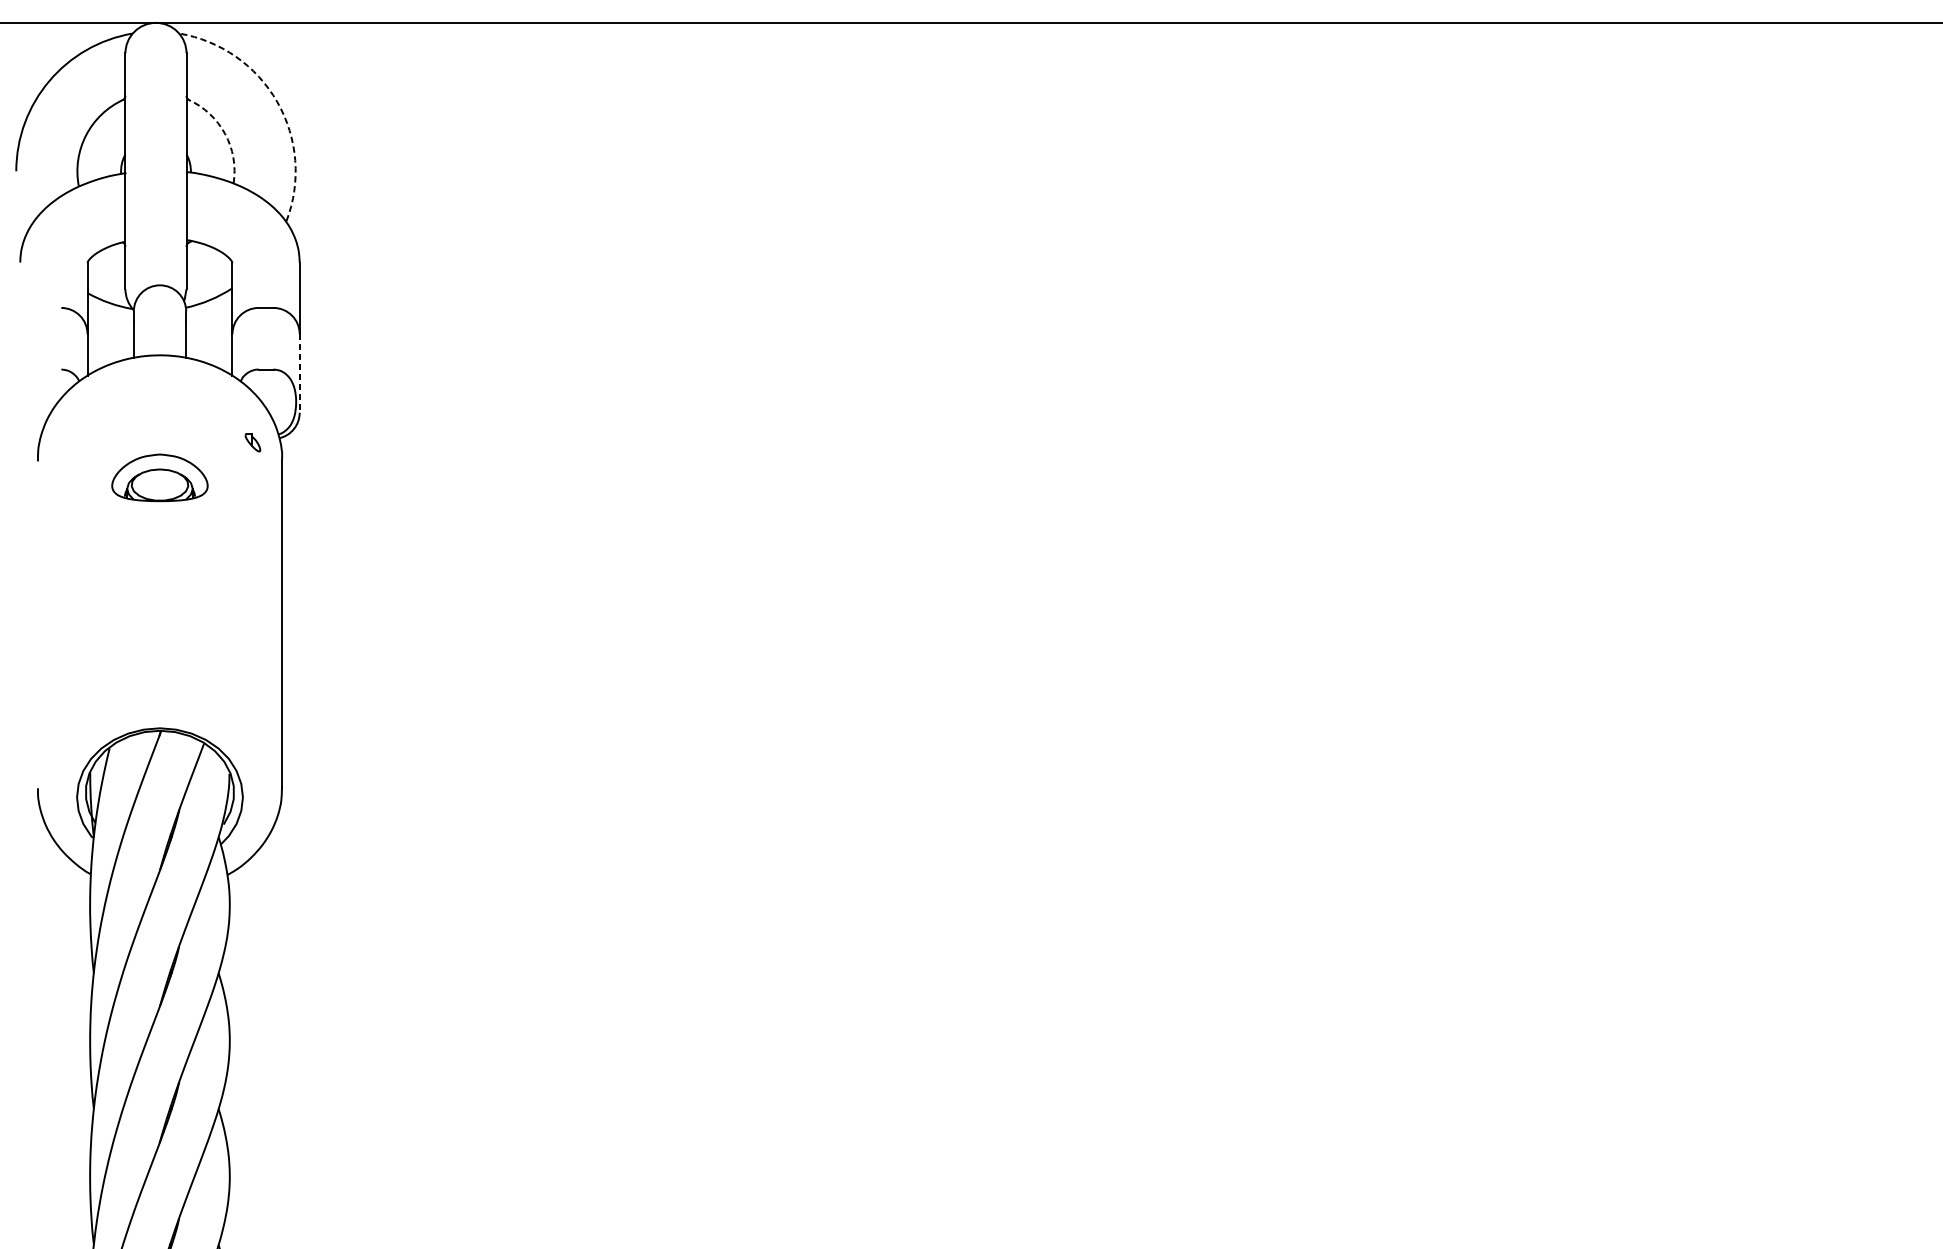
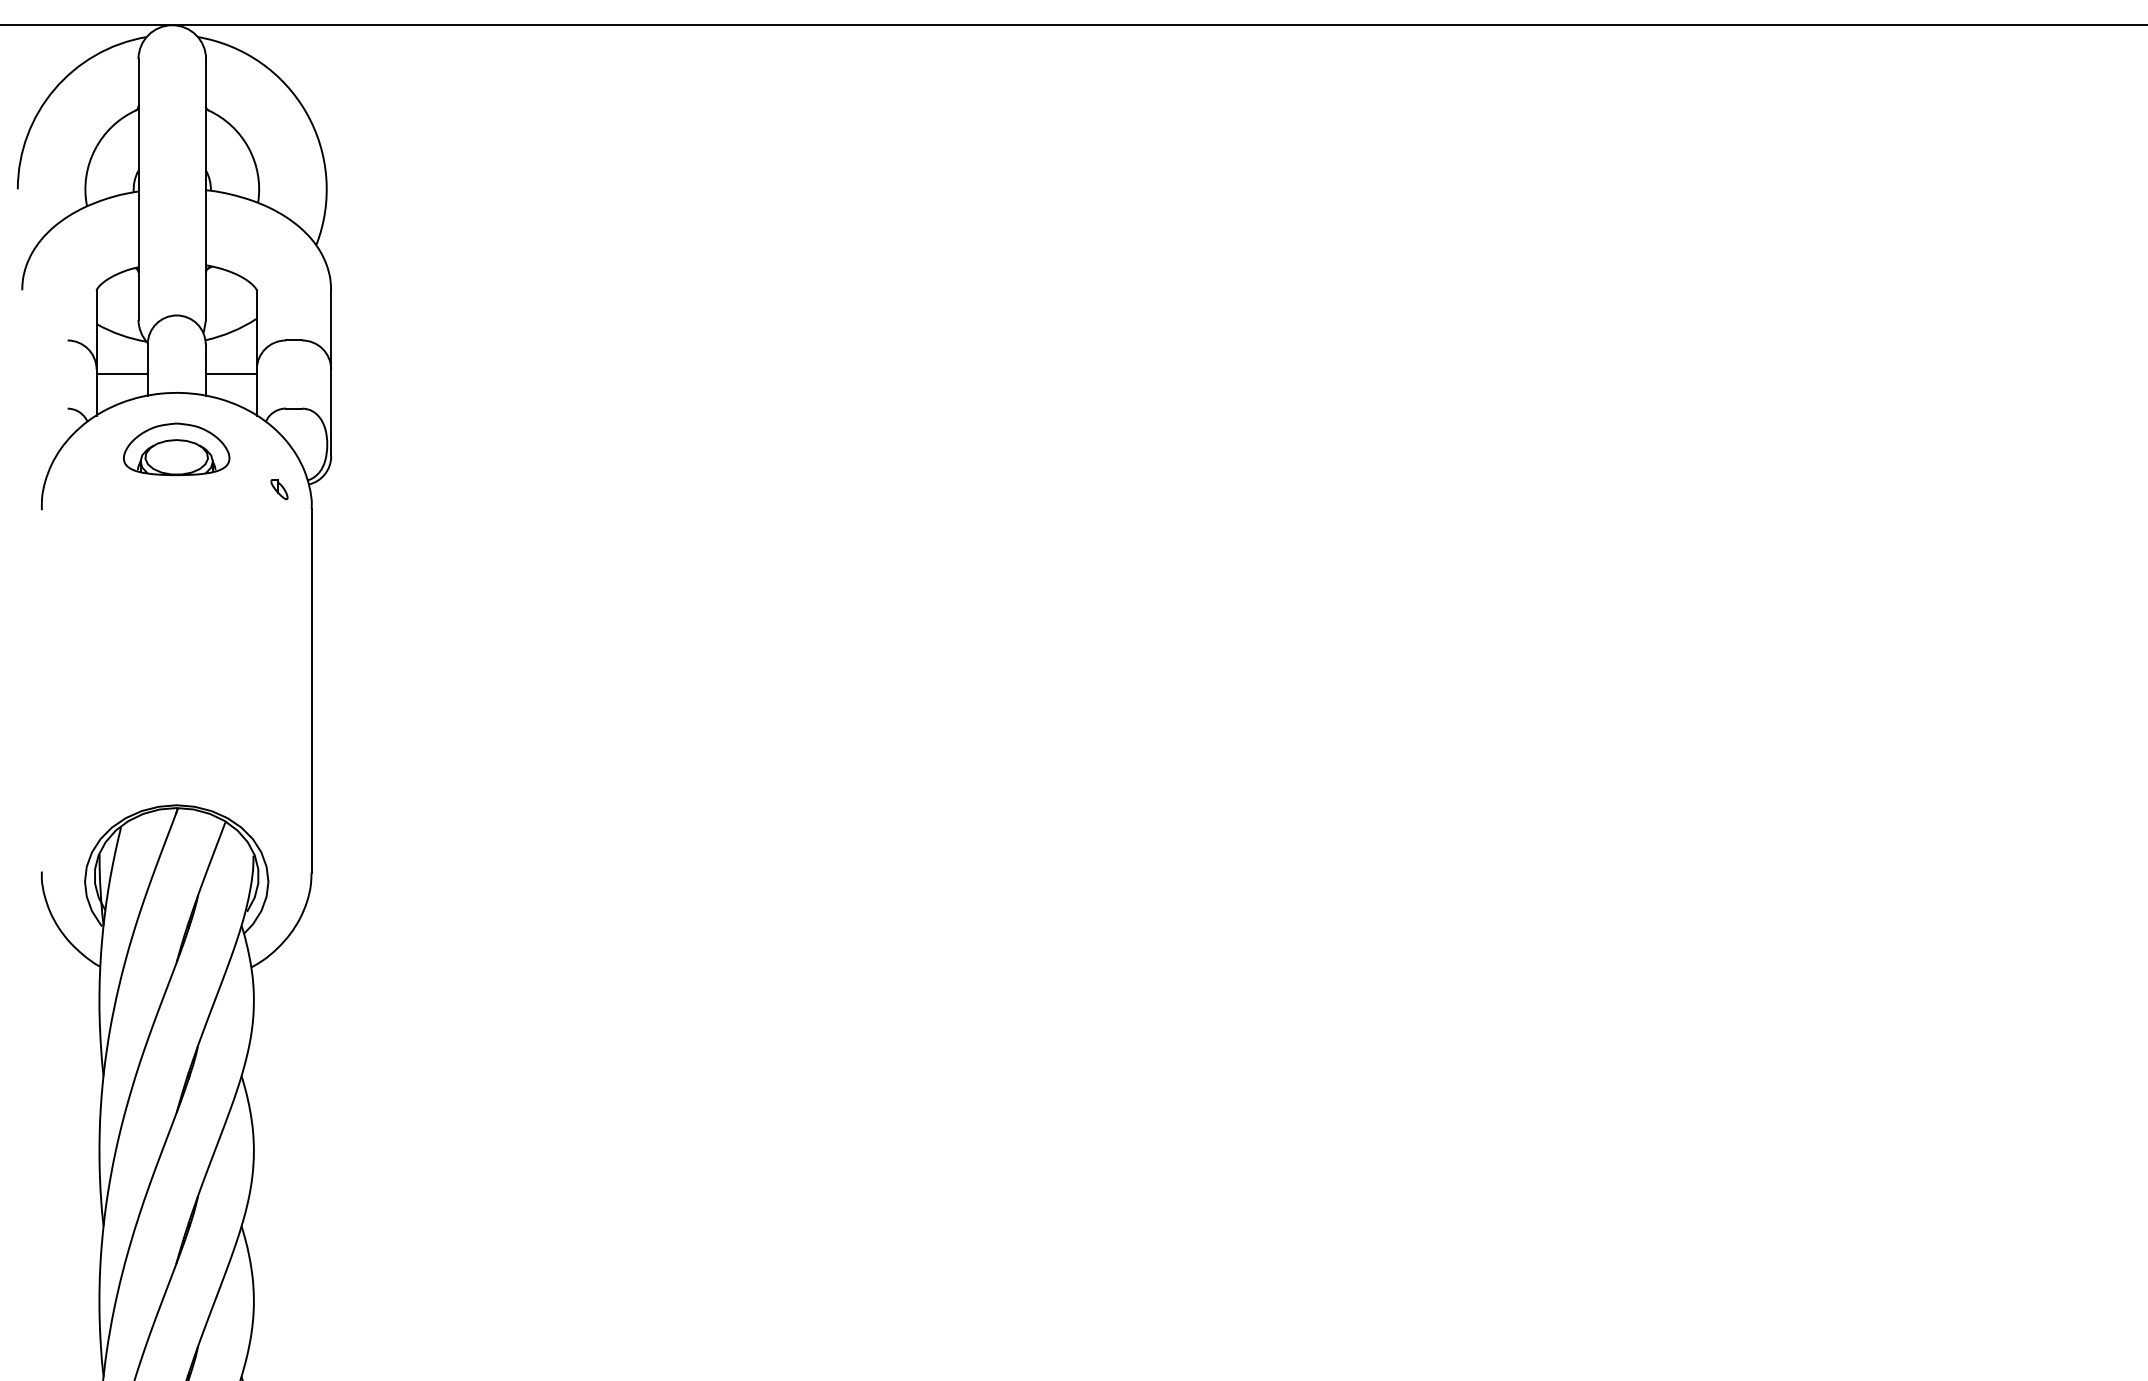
arc: (277, 101) -> (306, 112), dashed -> solid
arc: (224, 133) -> (248, 147), dashed -> solid
line: (110, 338) -> (121, 374), added
line: (208, 338) -> (230, 374), added
line: (299, 373) -> (331, 413), dashed -> solid
part: (159, 477) -> (176, 449), moved

